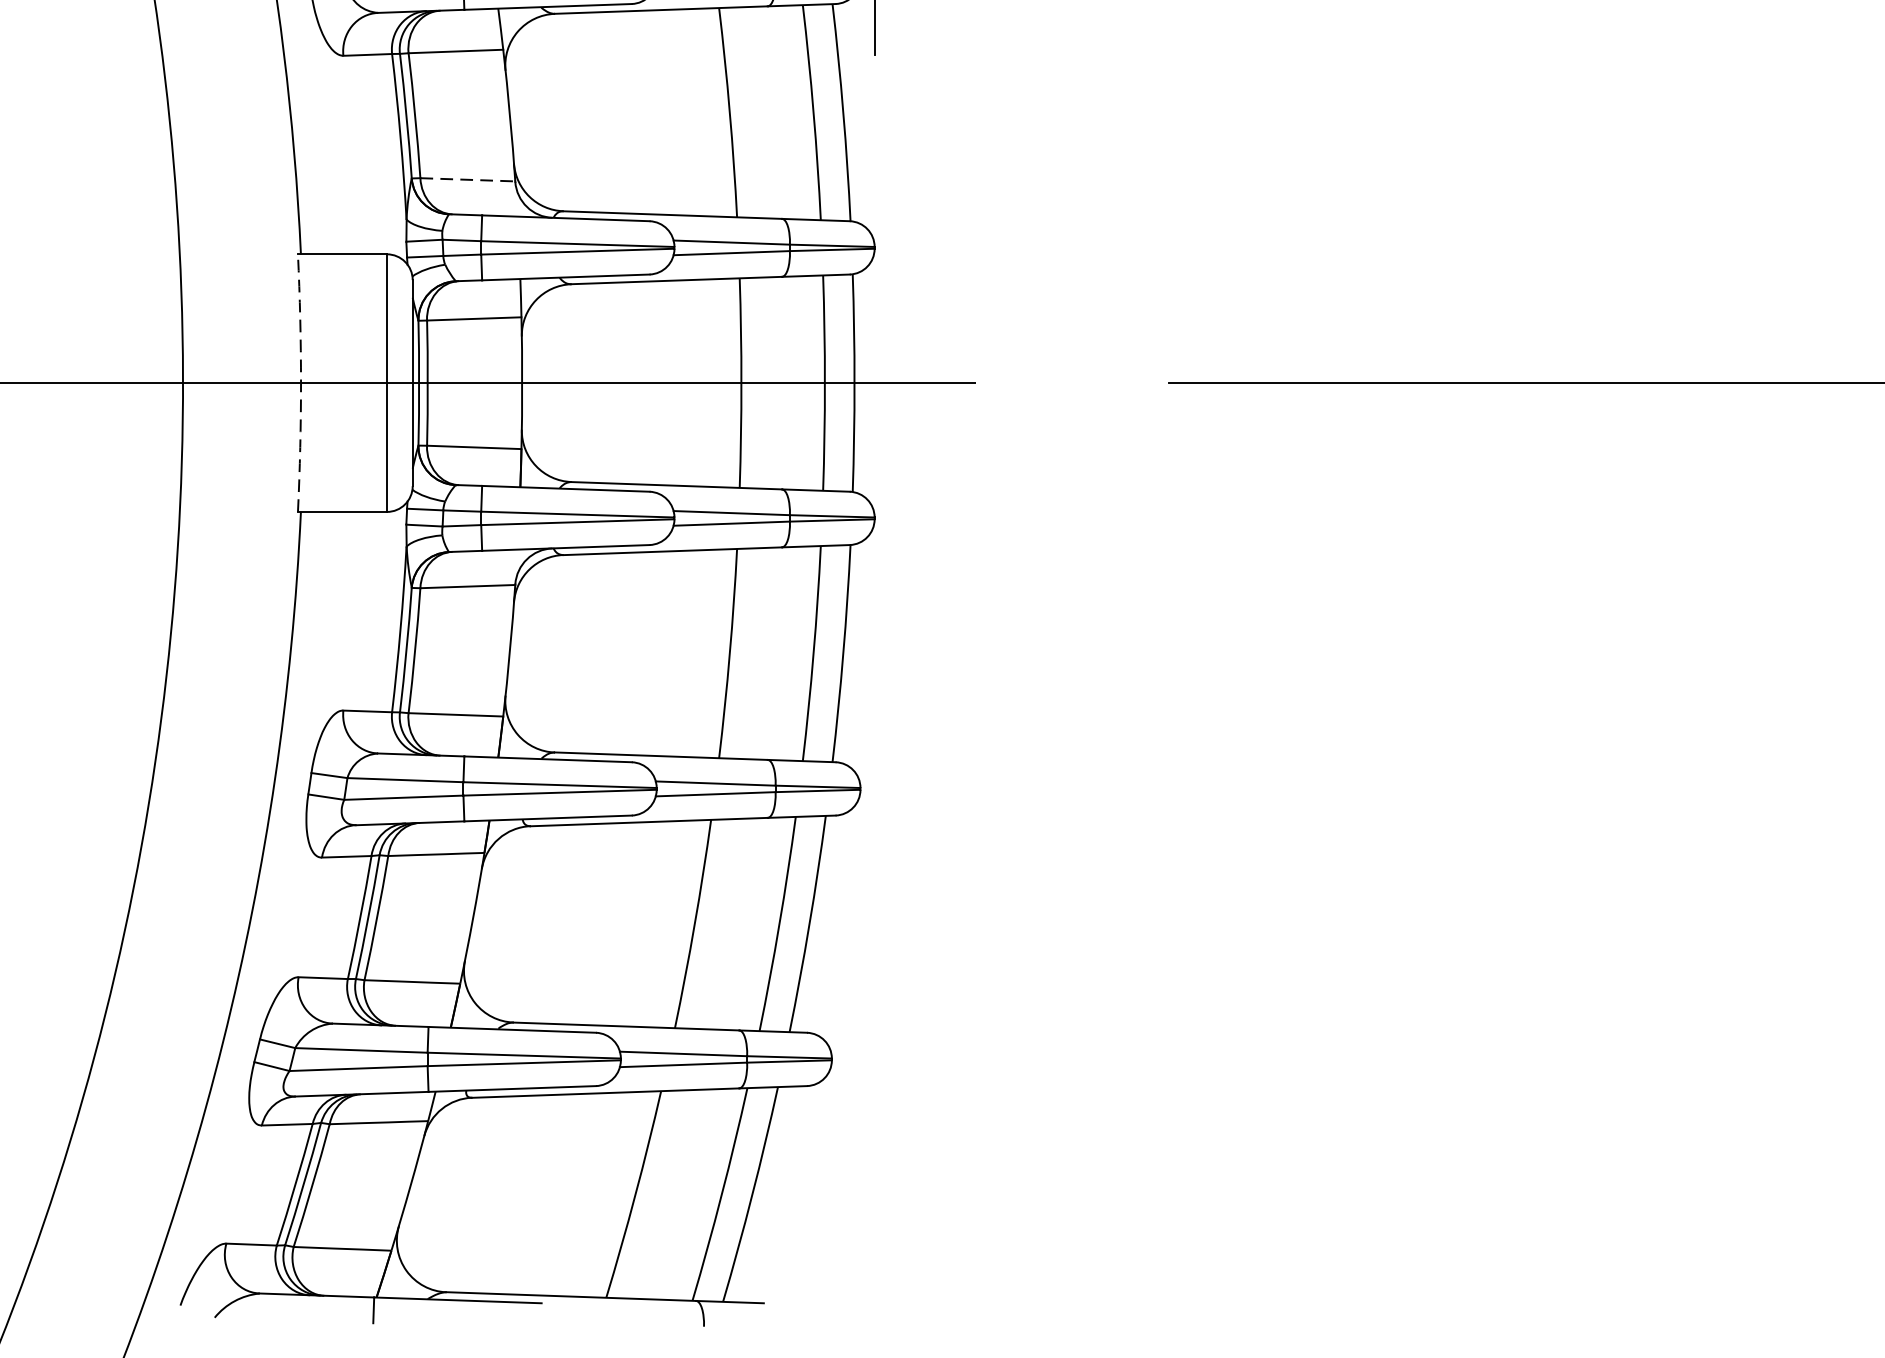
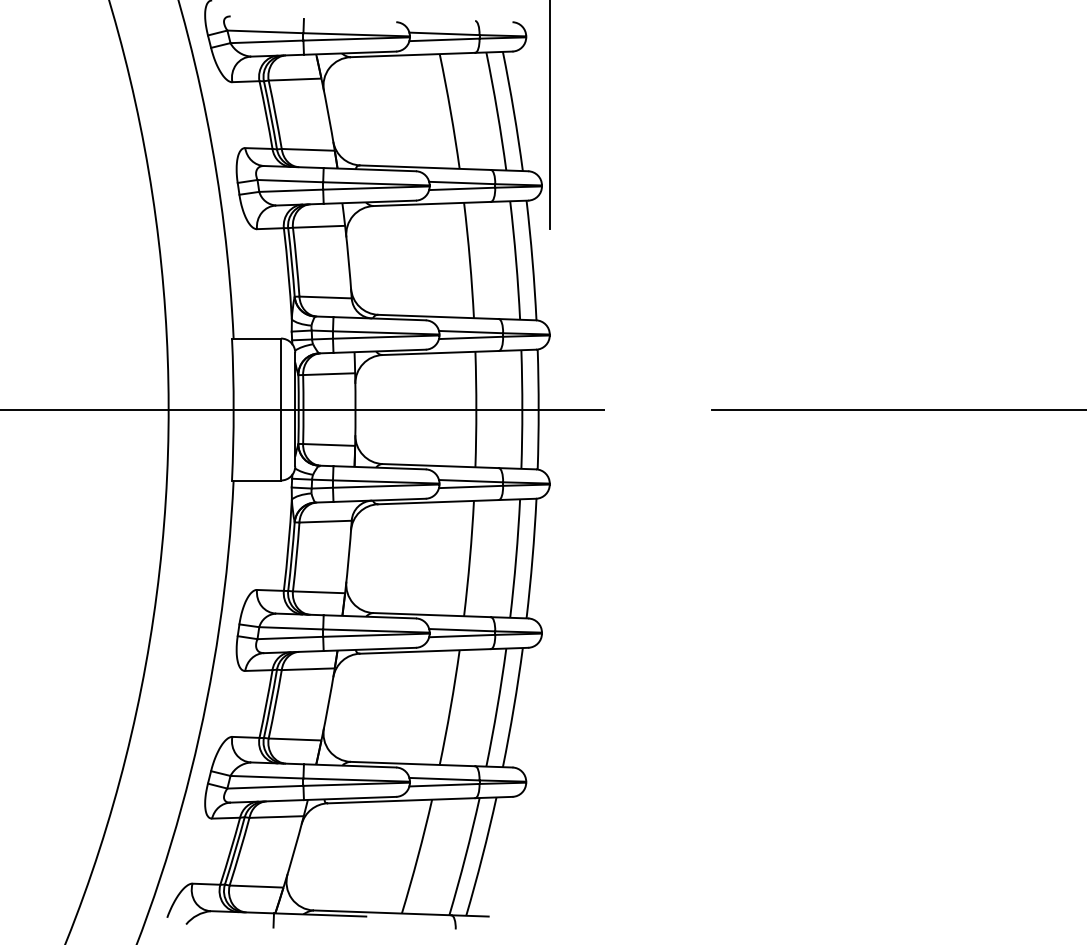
line: (469, 179) -> (326, 297), dashed -> solid
arc: (300, 383) -> (233, 409), dashed -> solid

